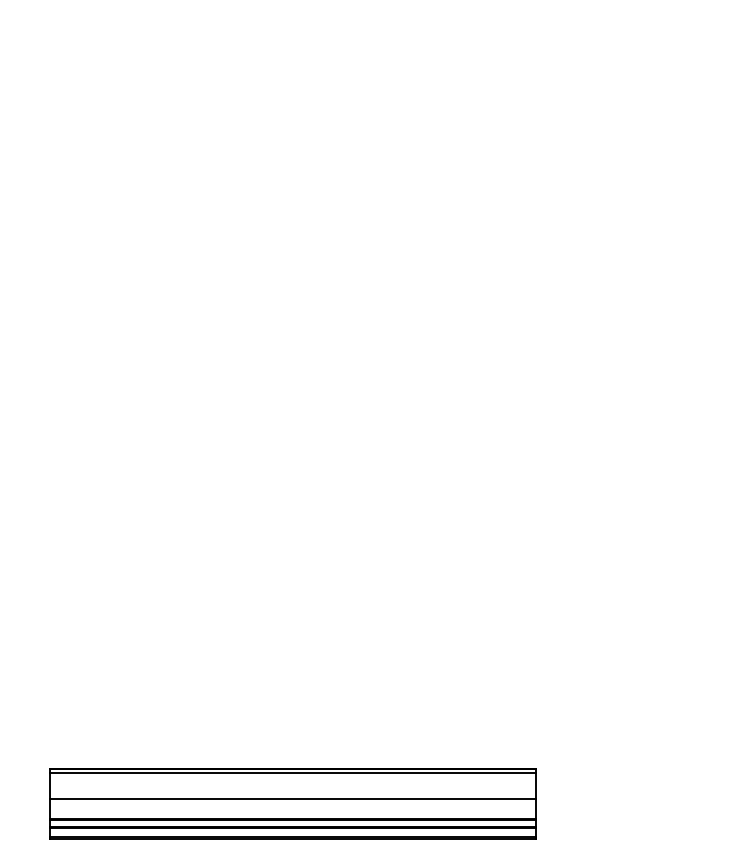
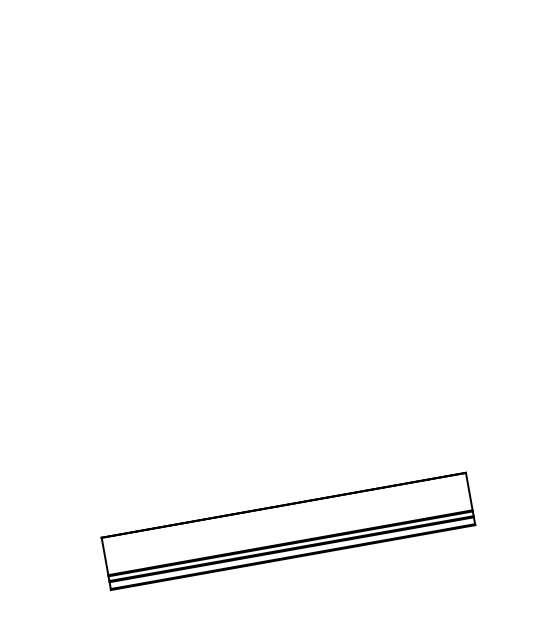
line: (292, 773) -> (284, 508), removed
line: (292, 799) -> (287, 528), removed

